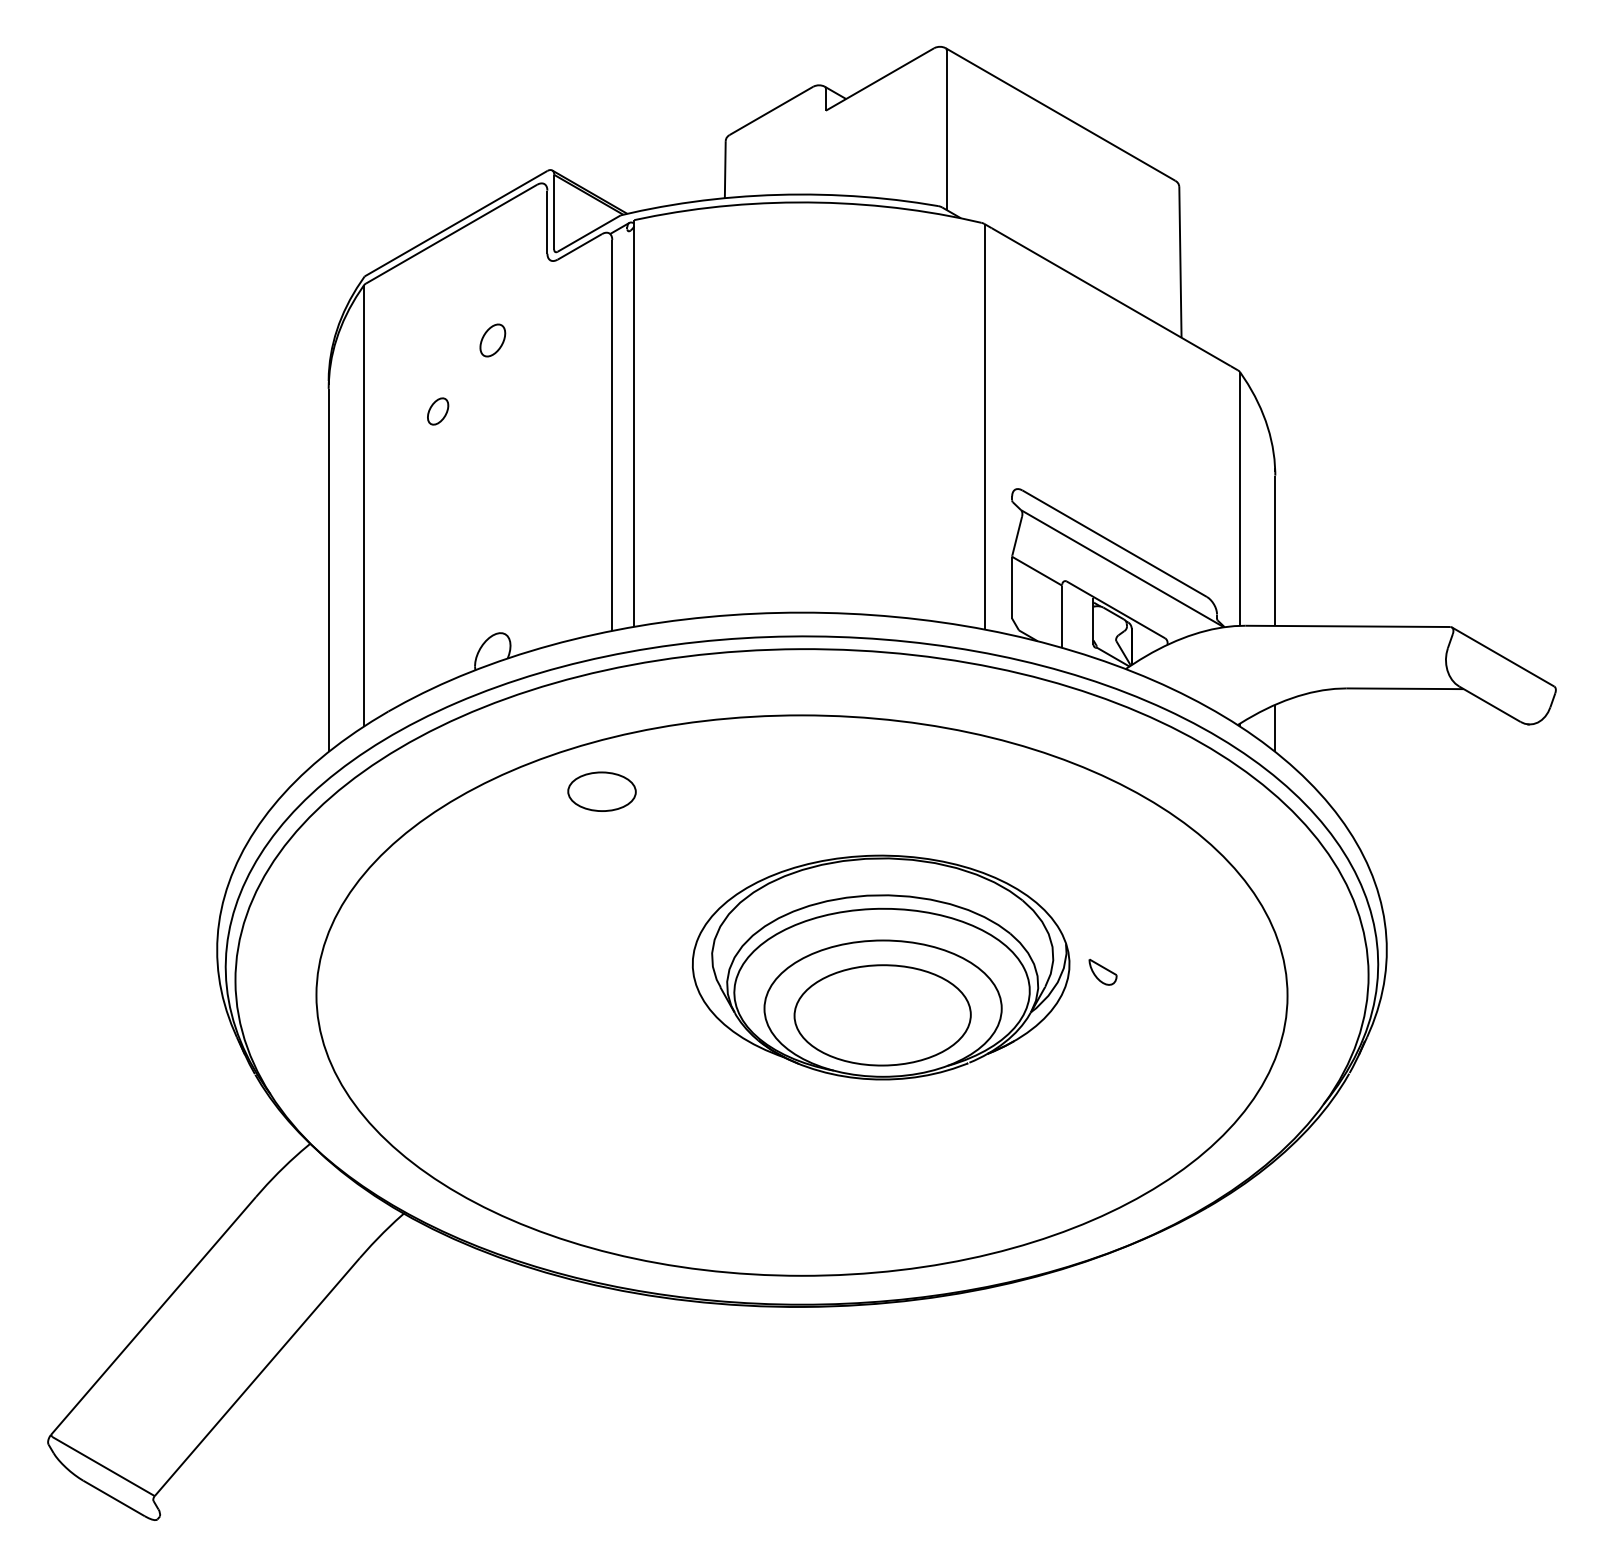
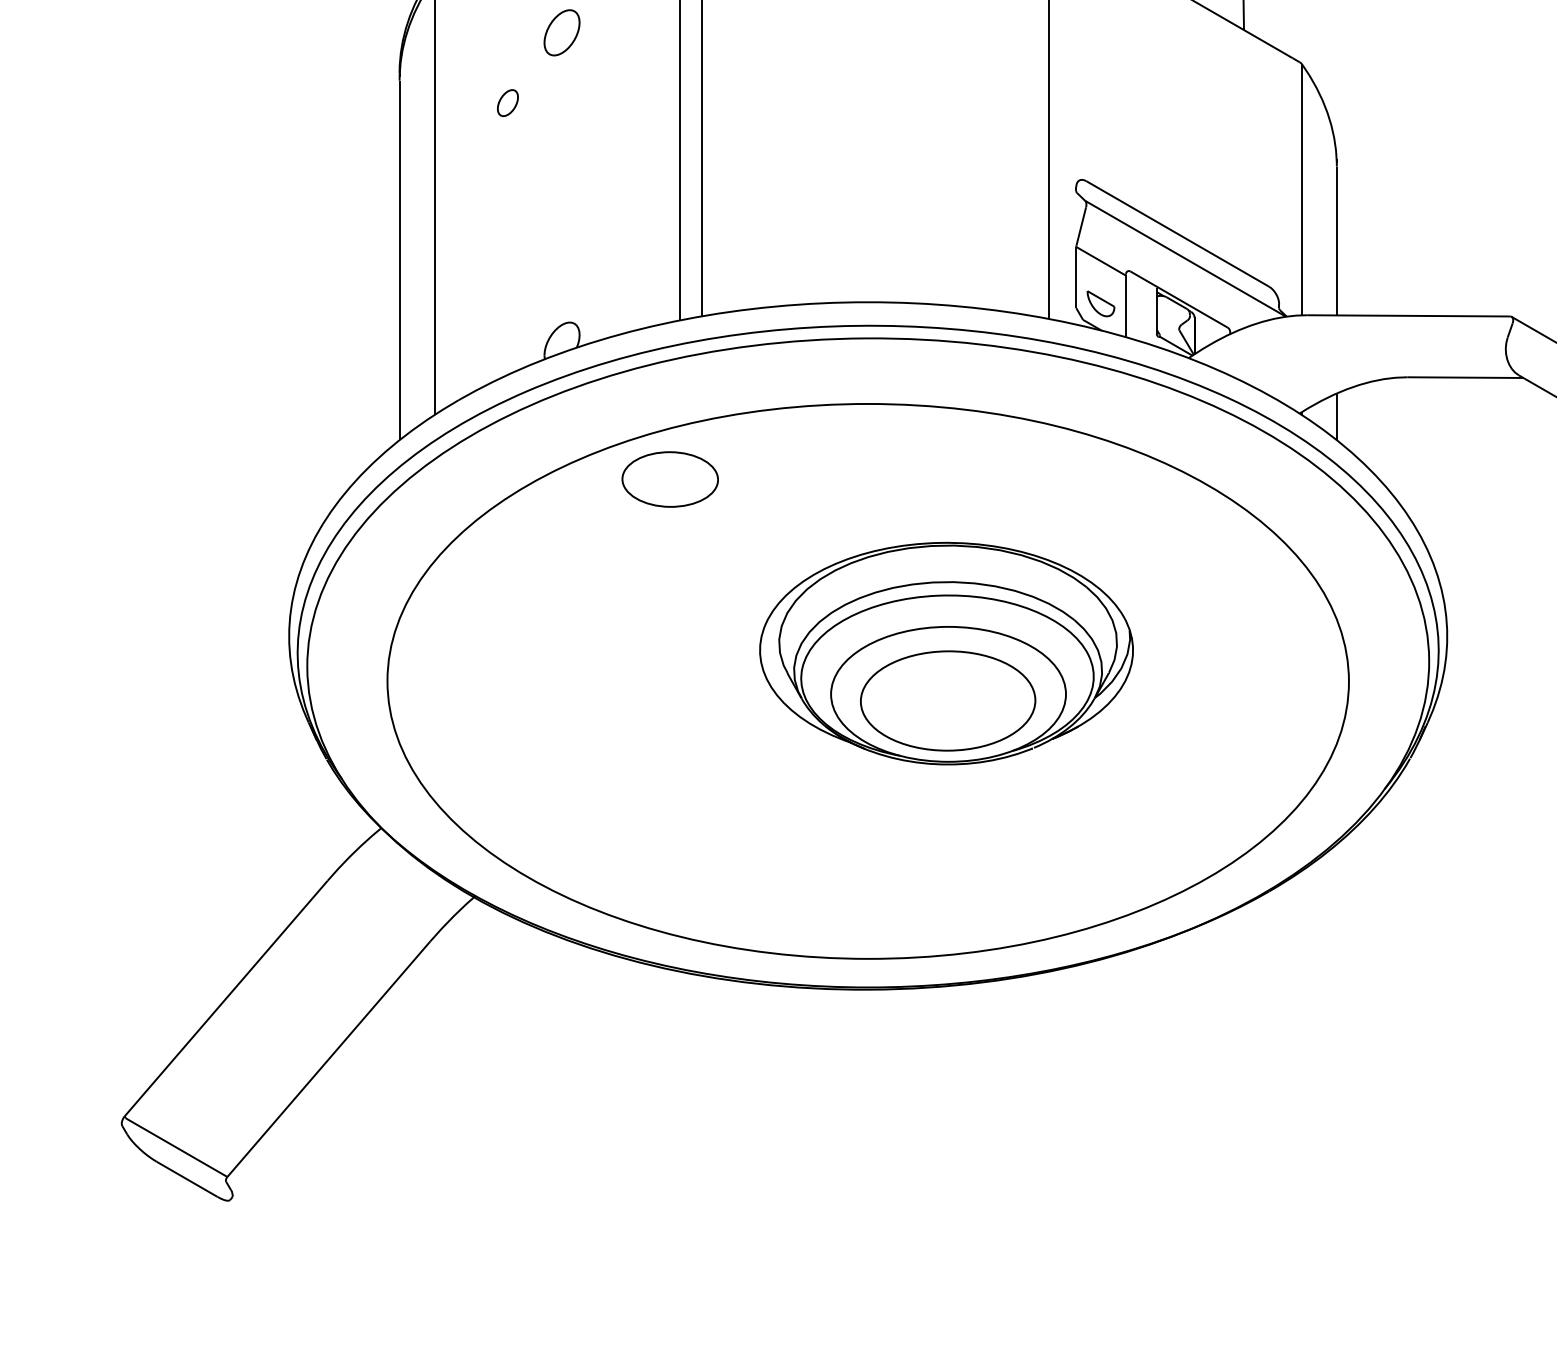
part: (492, 340) -> (561, 32), size x1.43
part: (601, 791) -> (669, 479), size x1.43
part: (1102, 971) -> (1100, 303), moved

